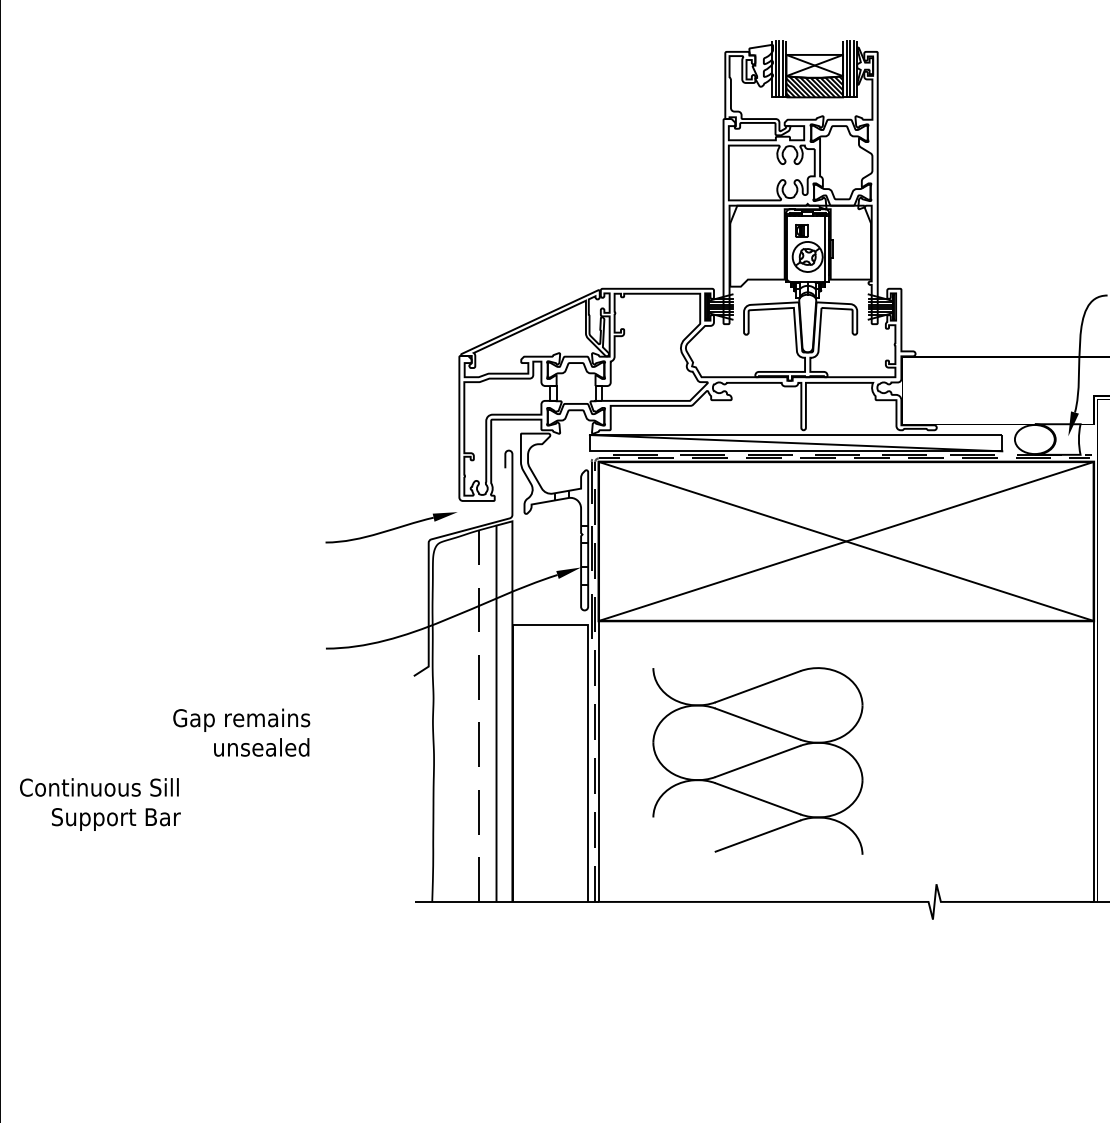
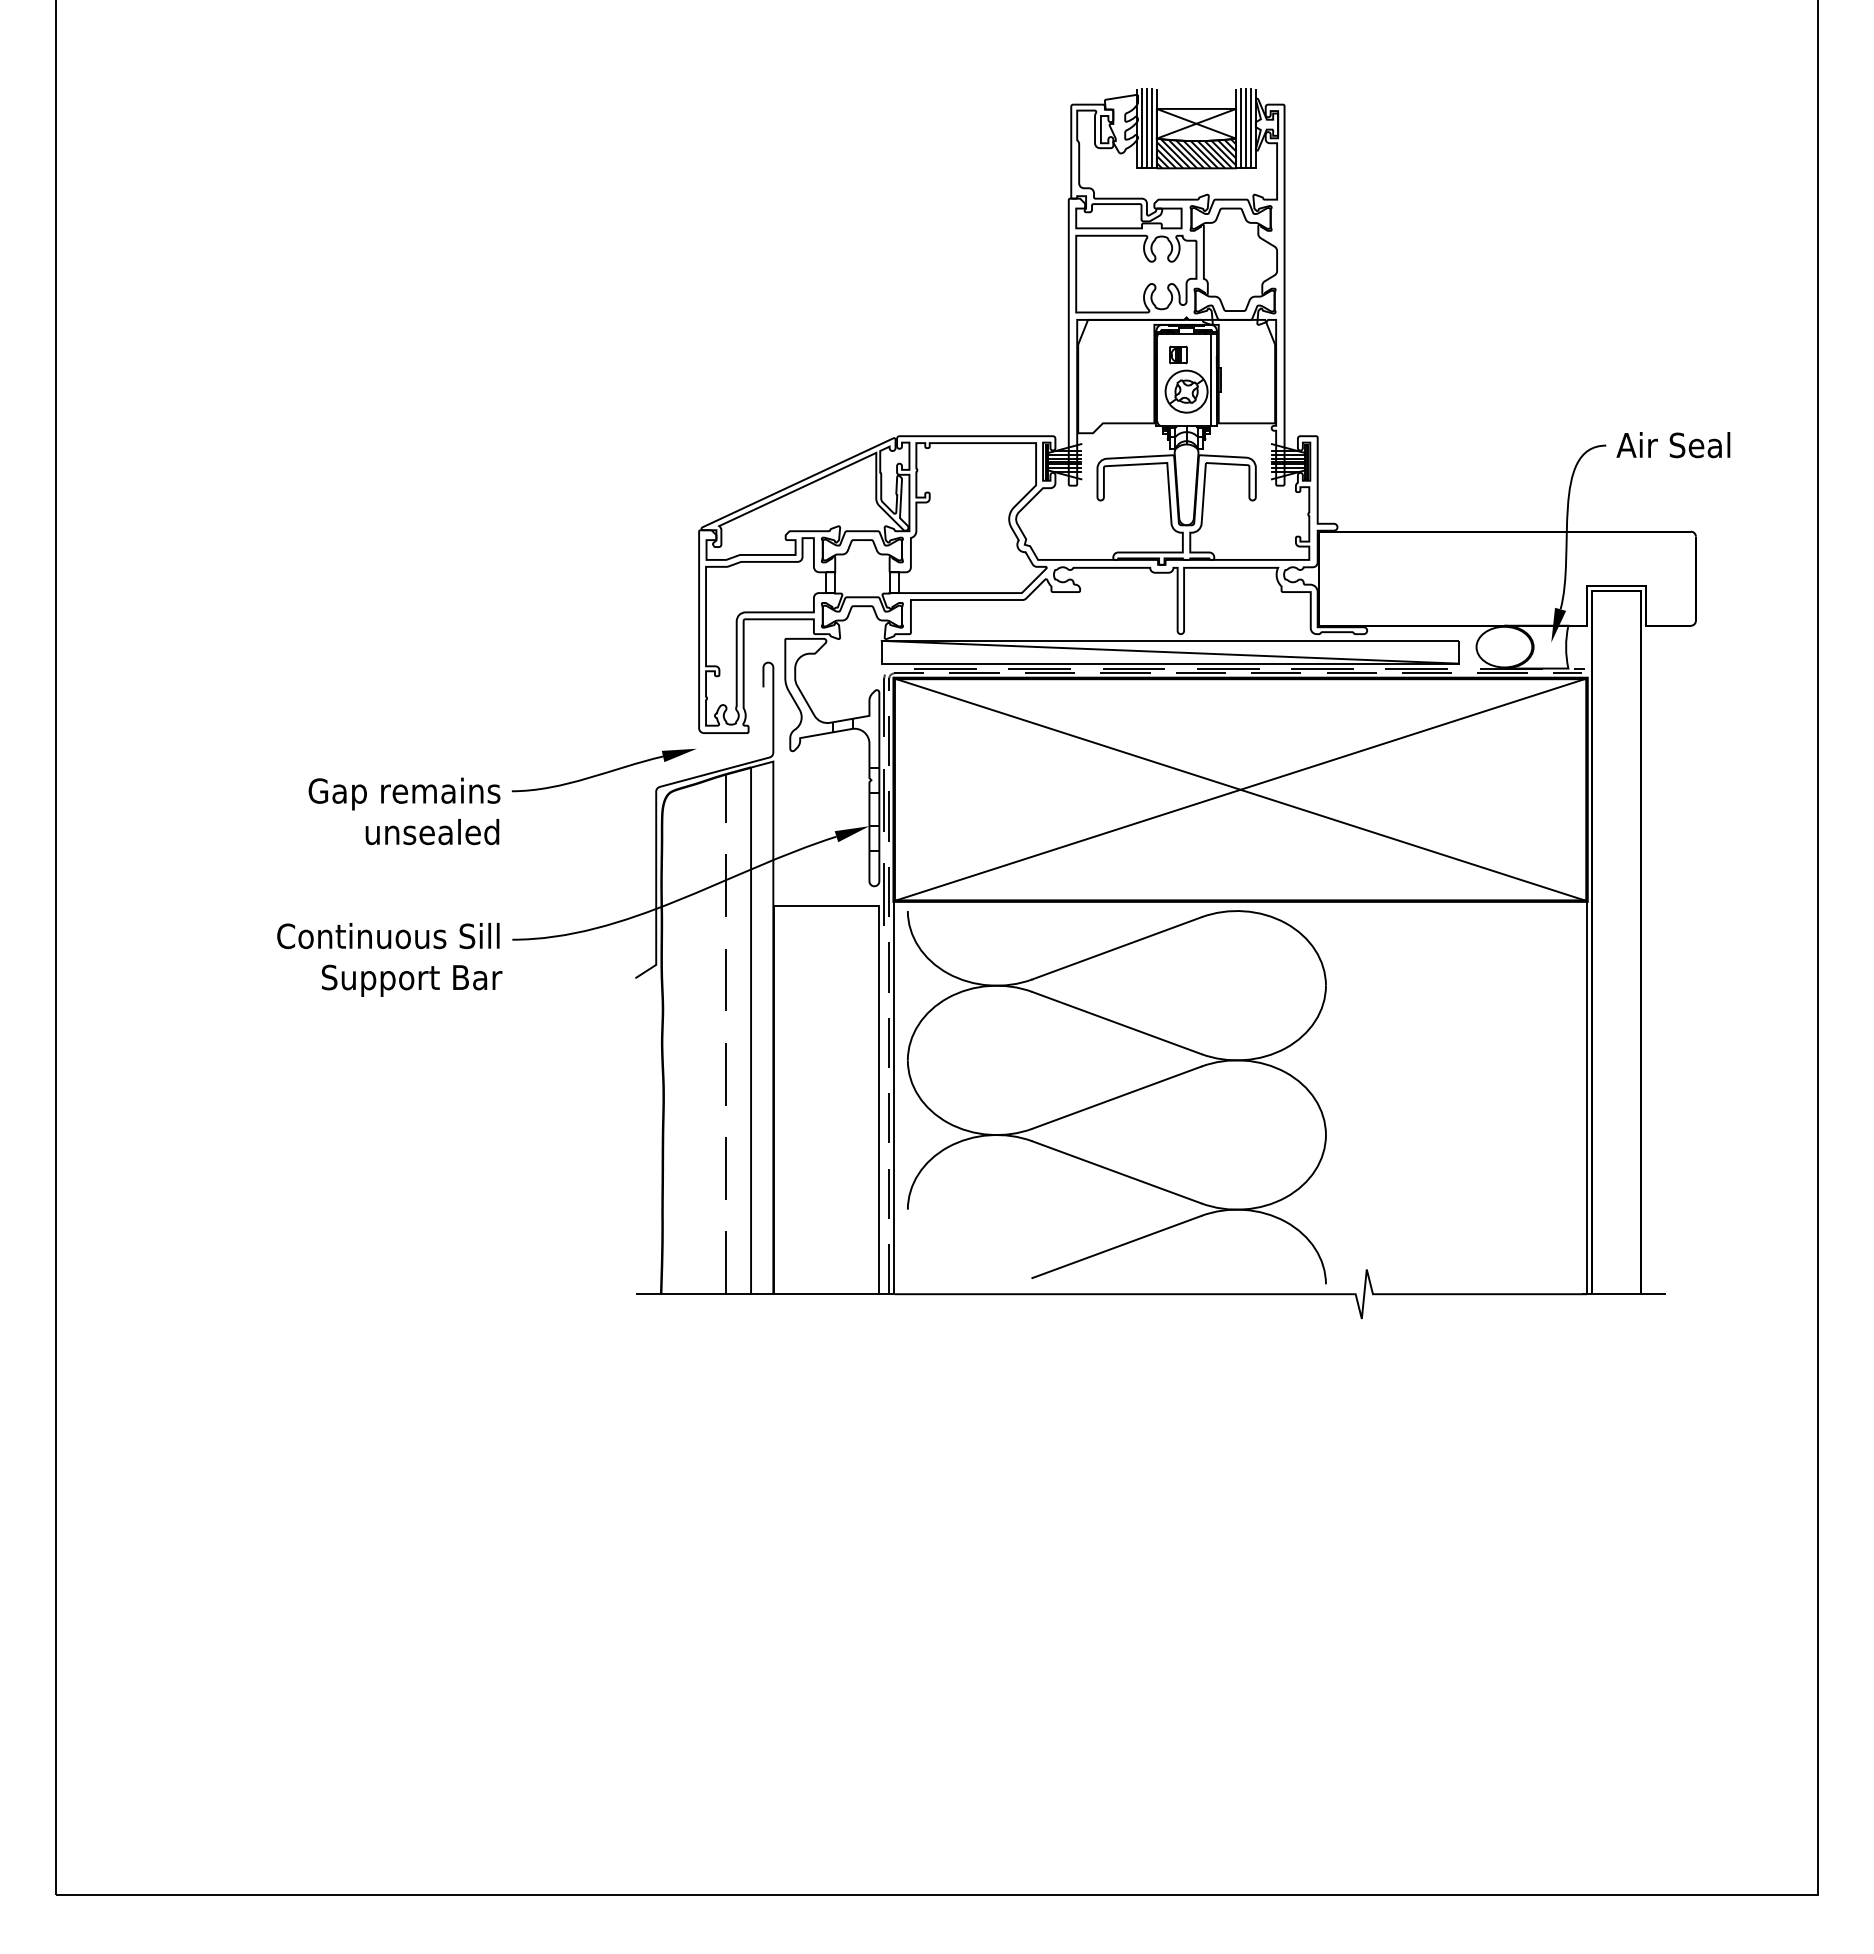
text: (241, 732) -> (404, 811), moved
part: (757, 761) -> (1116, 1097), size x1.43
text: (100, 804) -> (389, 959), moved

